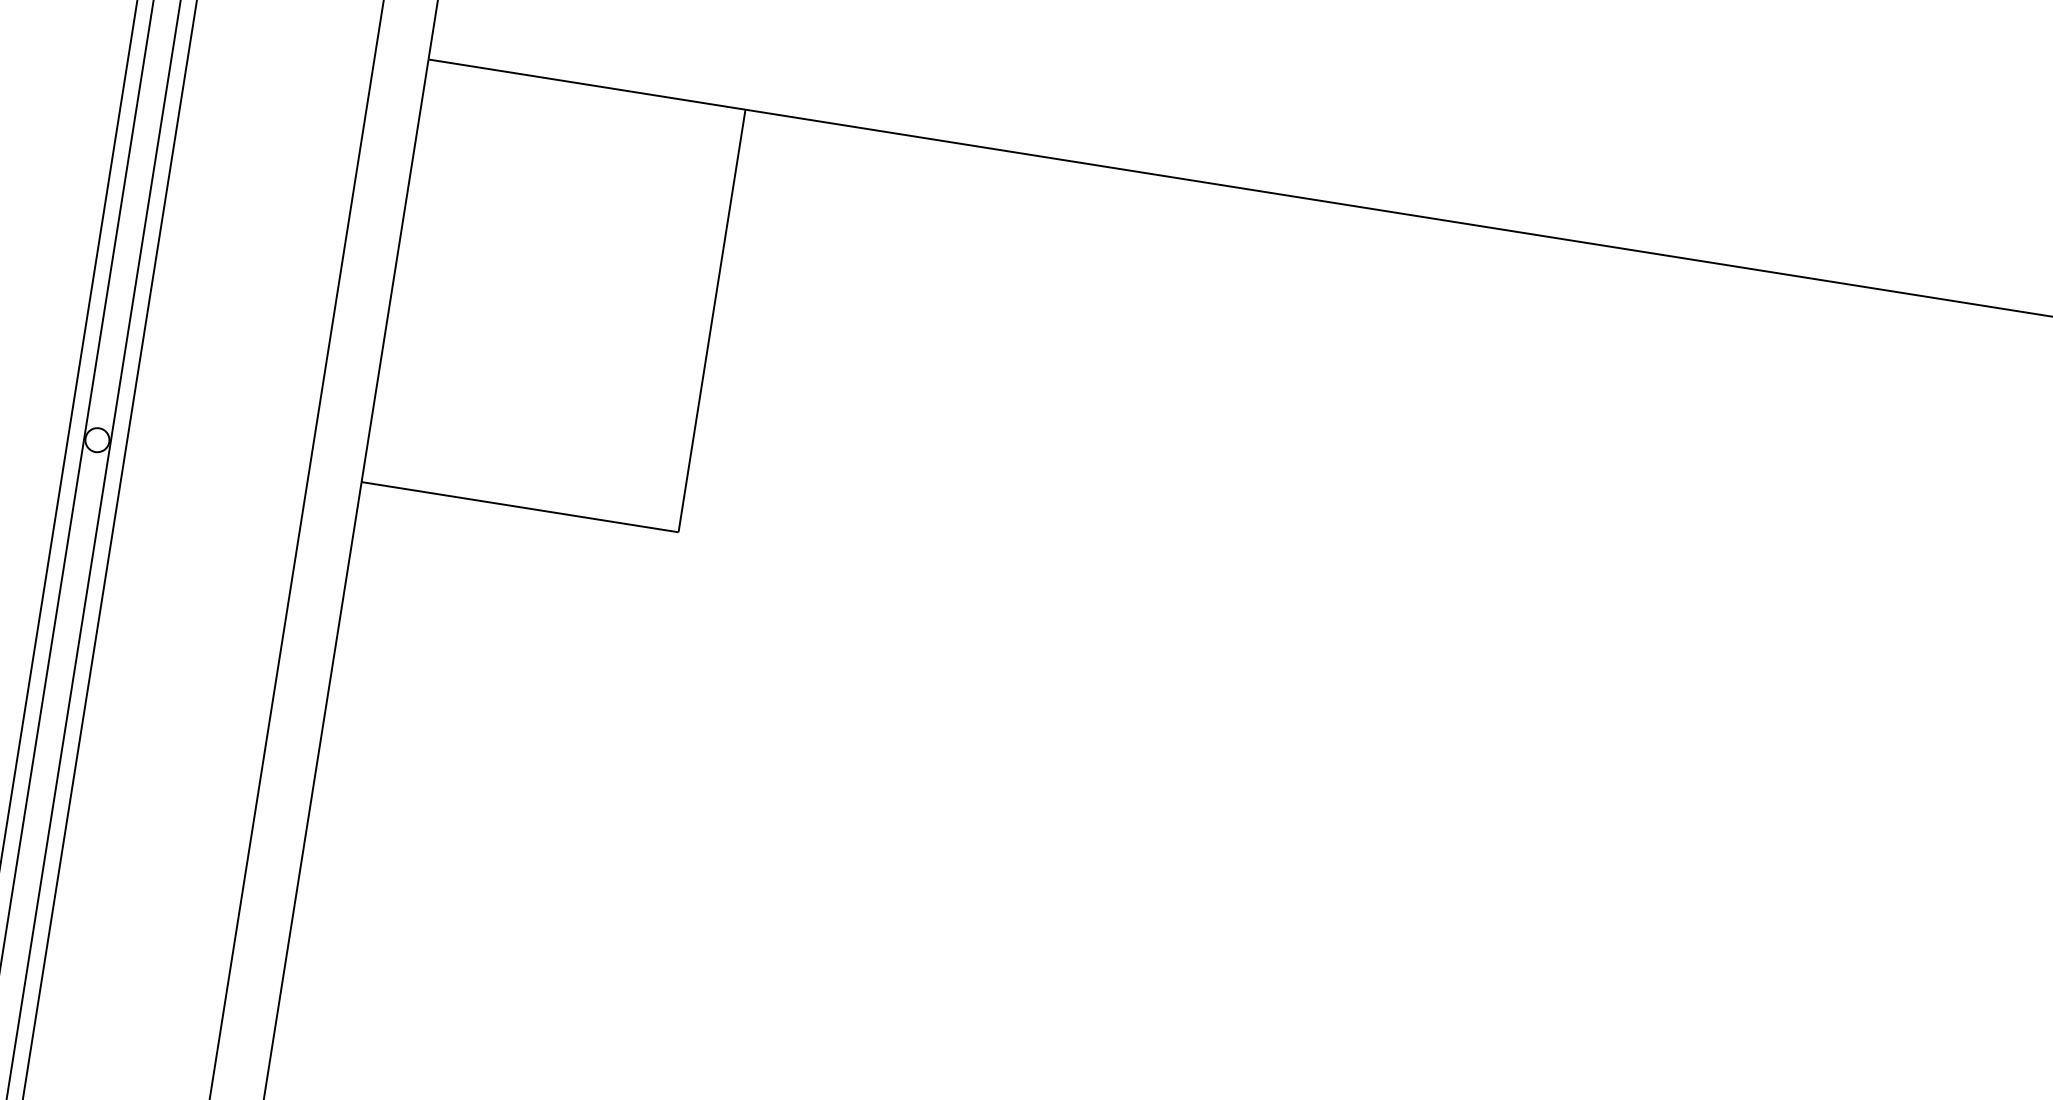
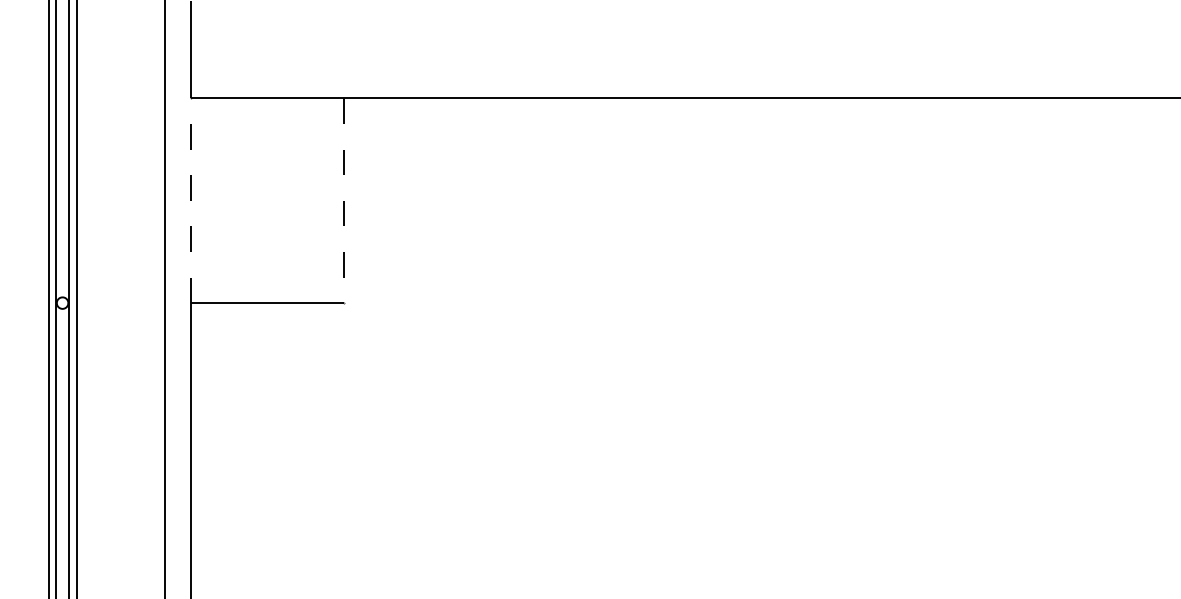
line: (395, 270) -> (190, 200), solid -> dashed
line: (712, 322) -> (344, 201), solid -> dashed

